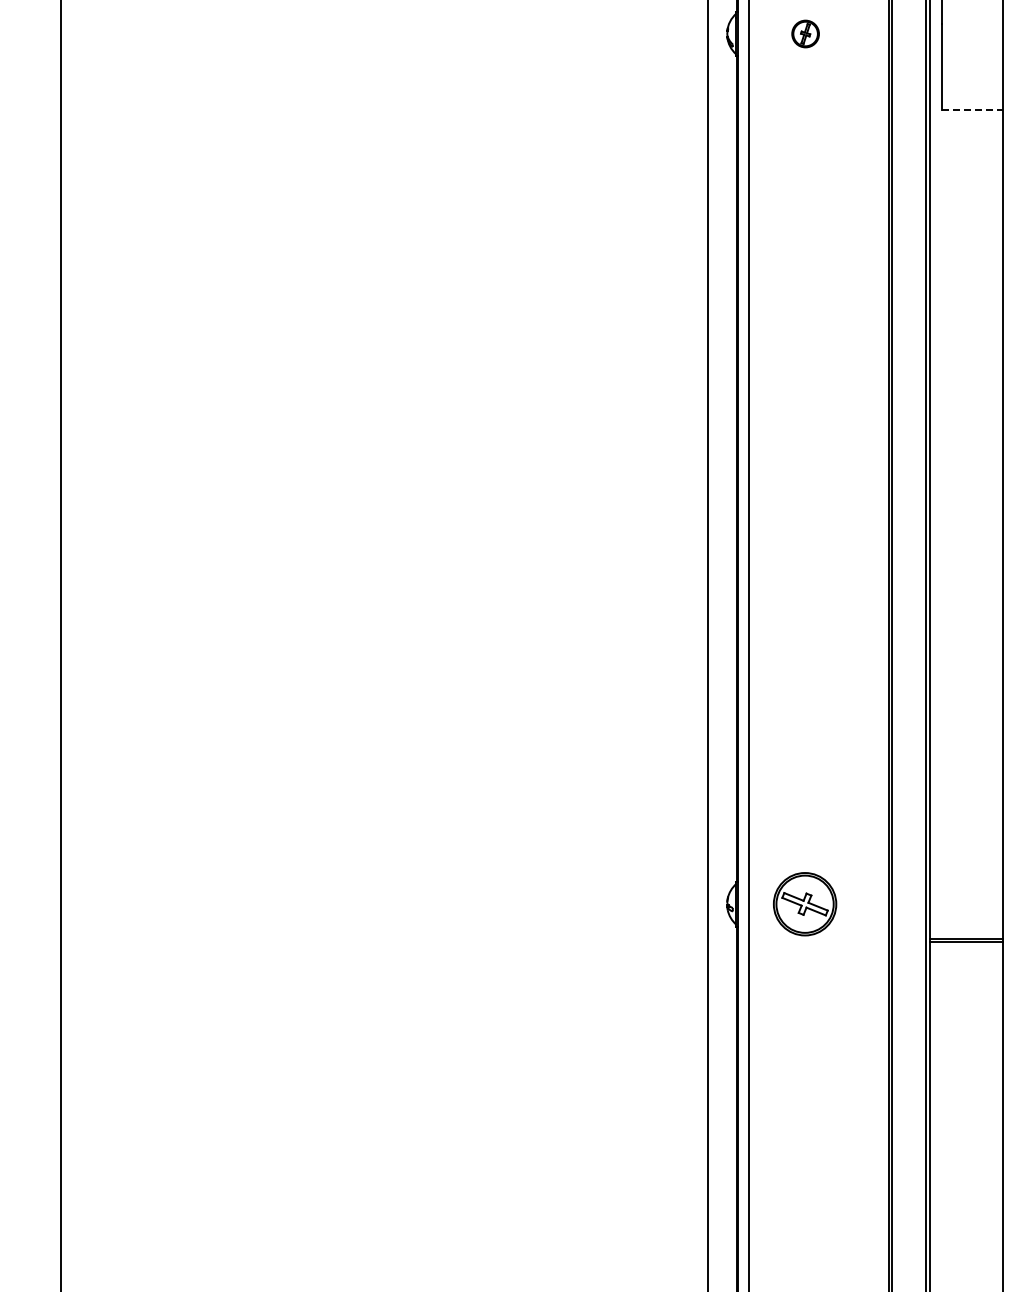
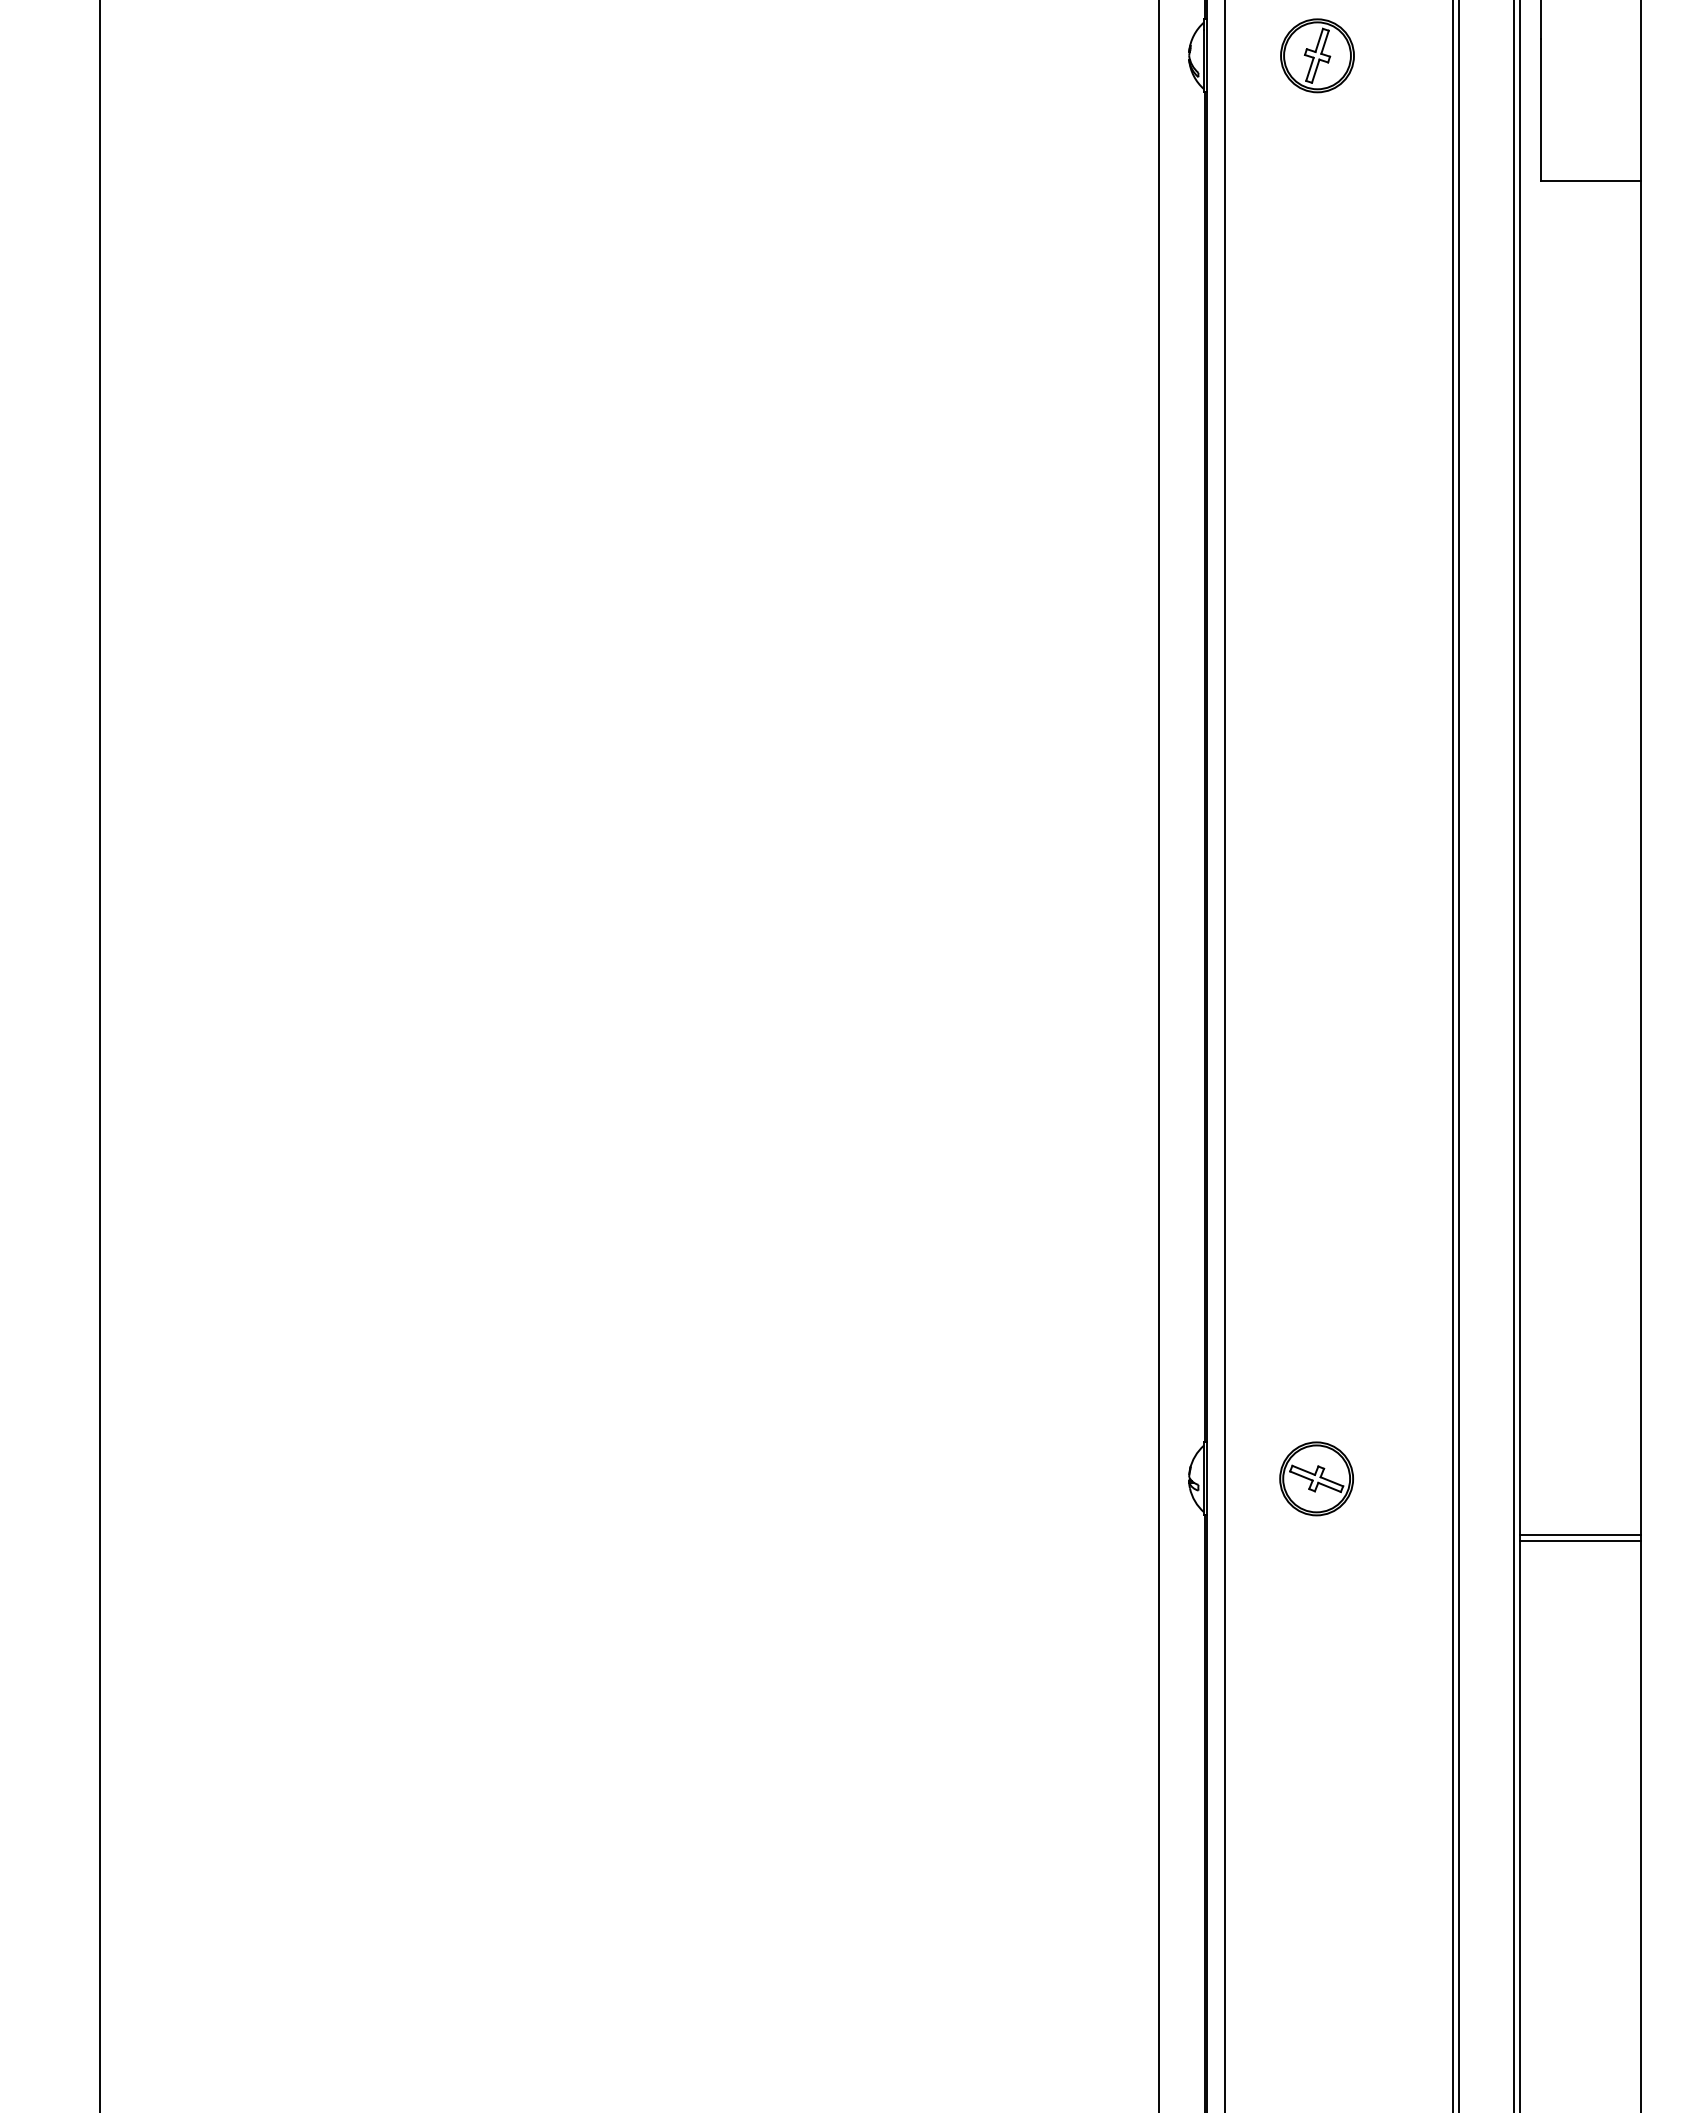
part: (805, 33) -> (1317, 54), size x1.67
line: (972, 110) -> (1590, 180), dashed -> solid
part: (805, 904) -> (1317, 1479), size x0.71

